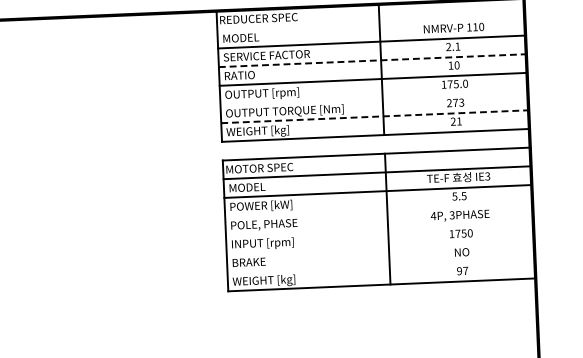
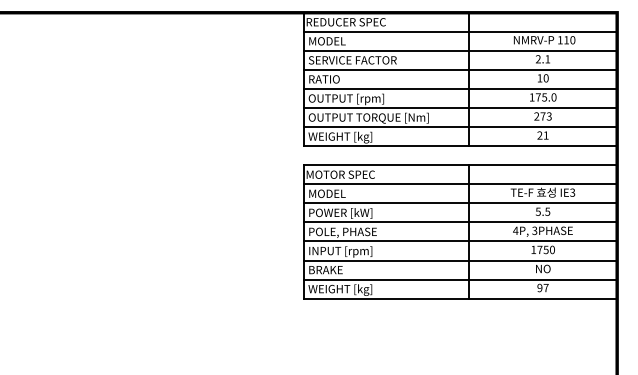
line: (371, 23) -> (460, 31), added
line: (372, 60) -> (460, 69), dashed -> solid
line: (374, 98) -> (460, 108), added
line: (375, 117) -> (460, 127), dashed -> solid
line: (379, 210) -> (460, 222), added
line: (379, 228) -> (460, 241), added
line: (380, 247) -> (460, 260), added
line: (381, 266) -> (460, 279), added

